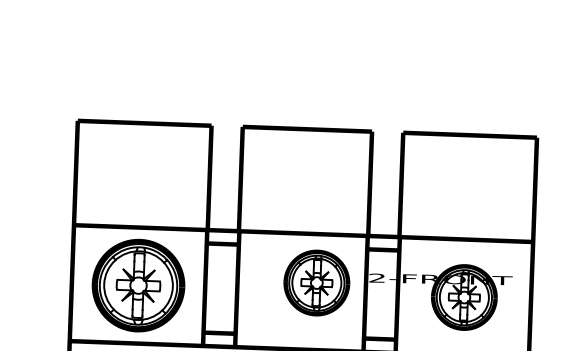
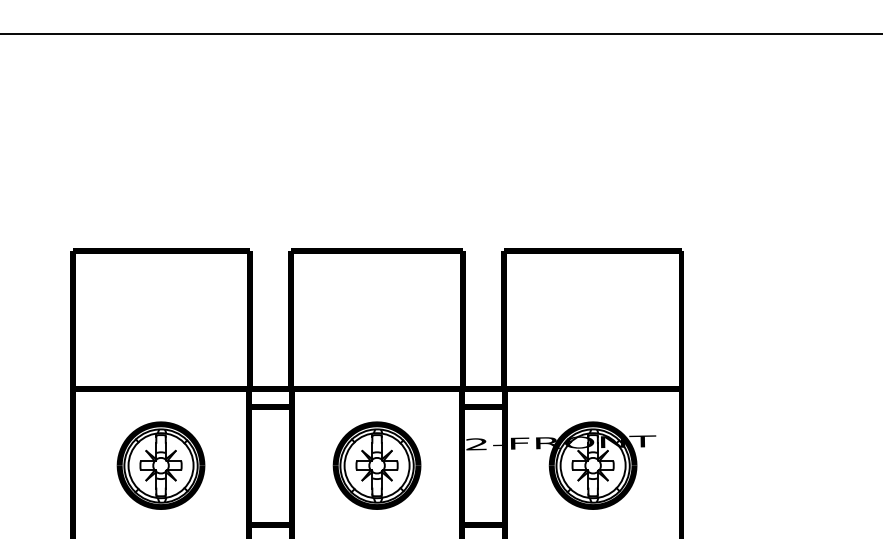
part: (316, 282) -> (376, 465), moved
part: (138, 285) -> (160, 465), size x0.71

